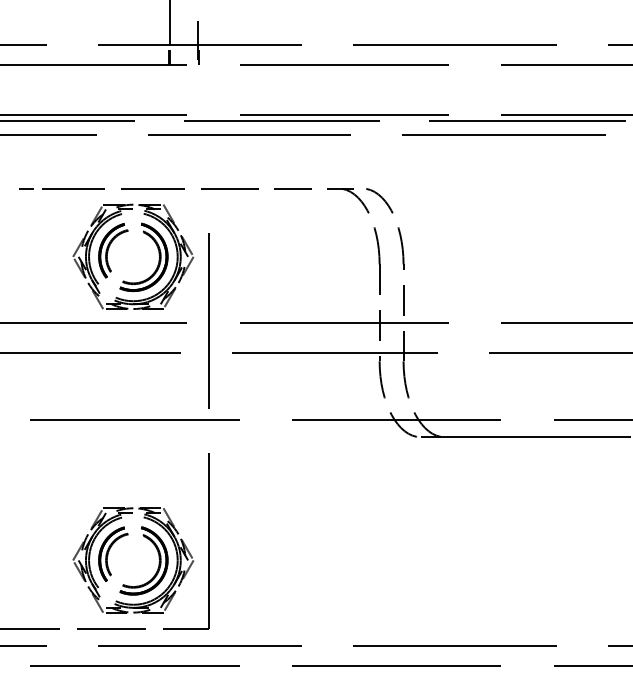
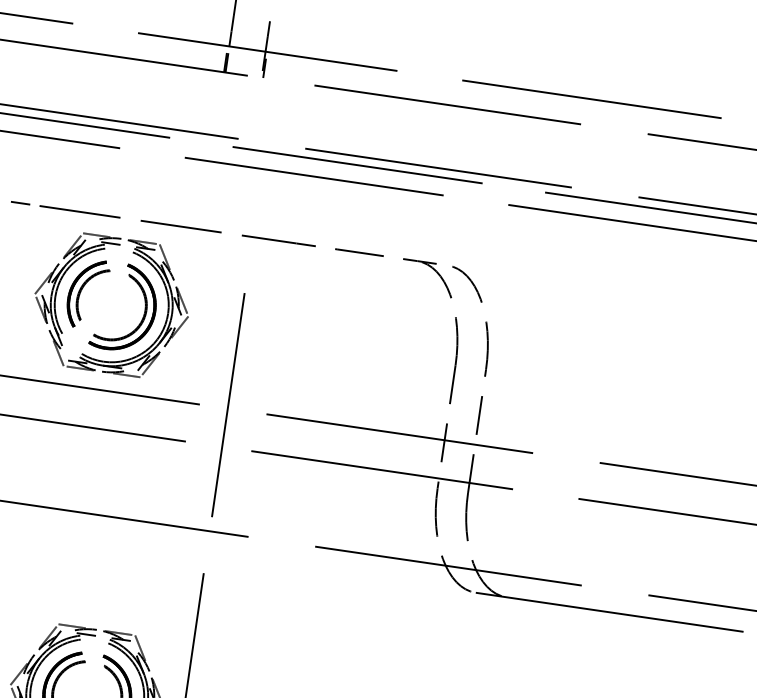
part: (149, 237) -> (135, 283), moved

